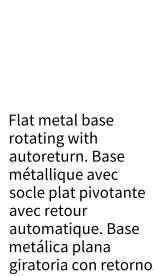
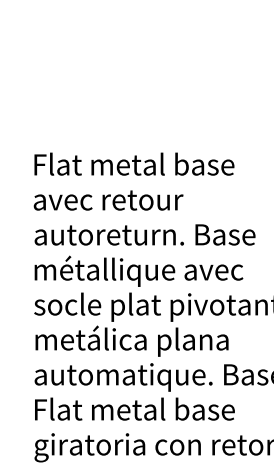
text: (52, 139) -> (117, 202), rotating with -> avec retour
text: (60, 211) -> (132, 341), avec retour -> metálica plana
text: (61, 247) -> (134, 411), metálica plana -> Flat metal base

